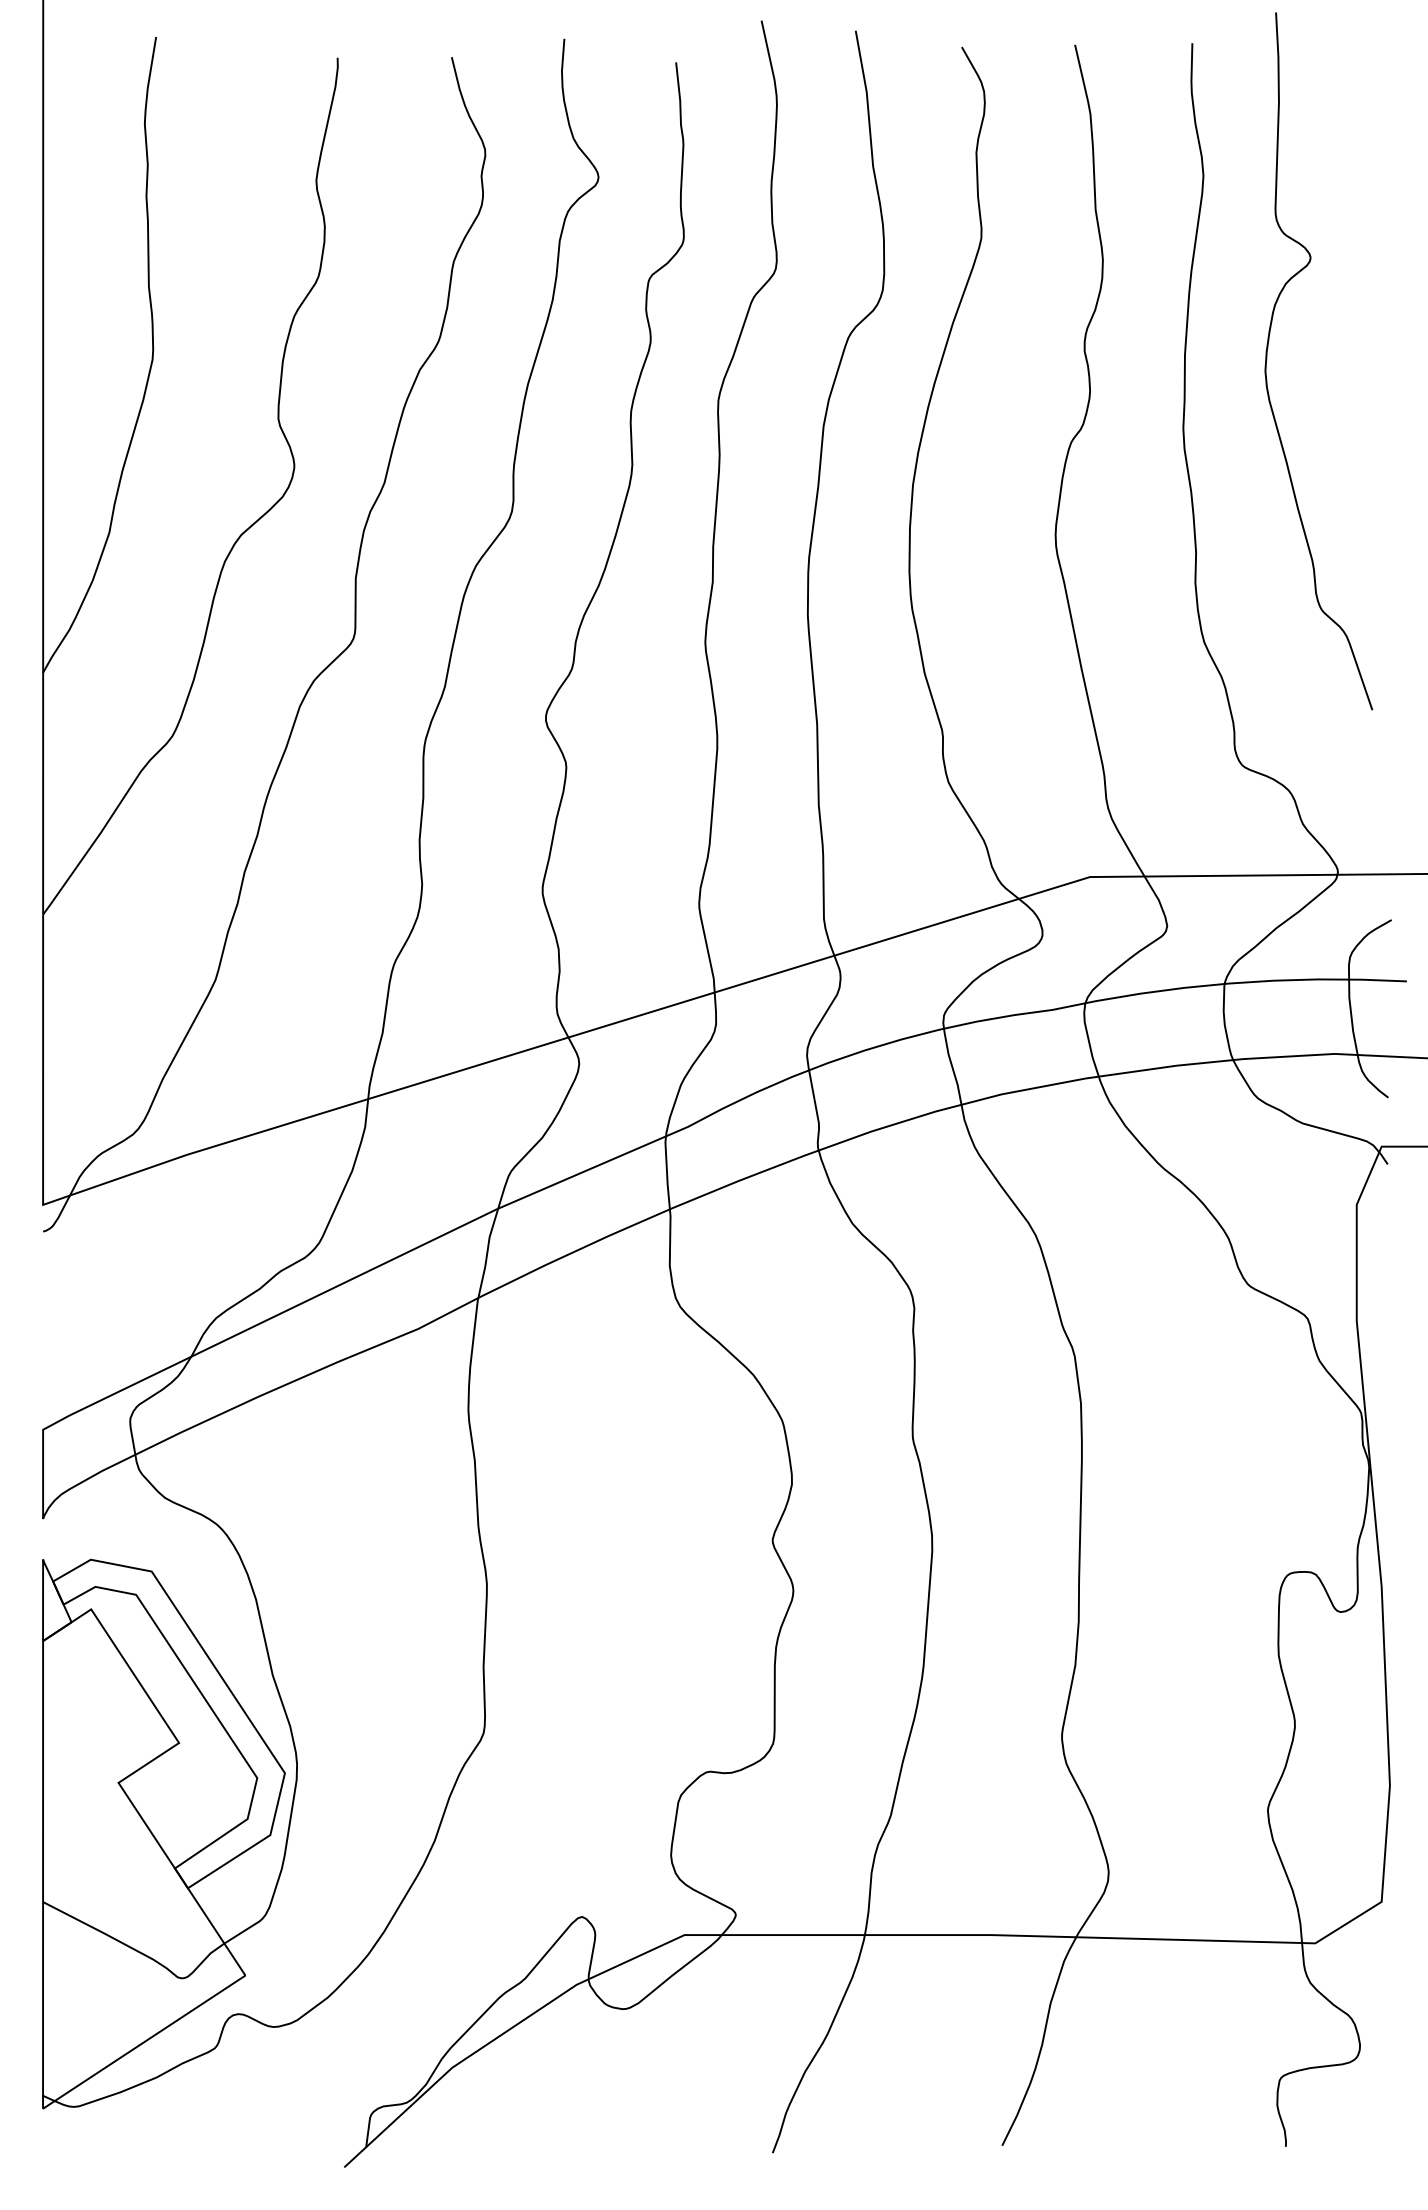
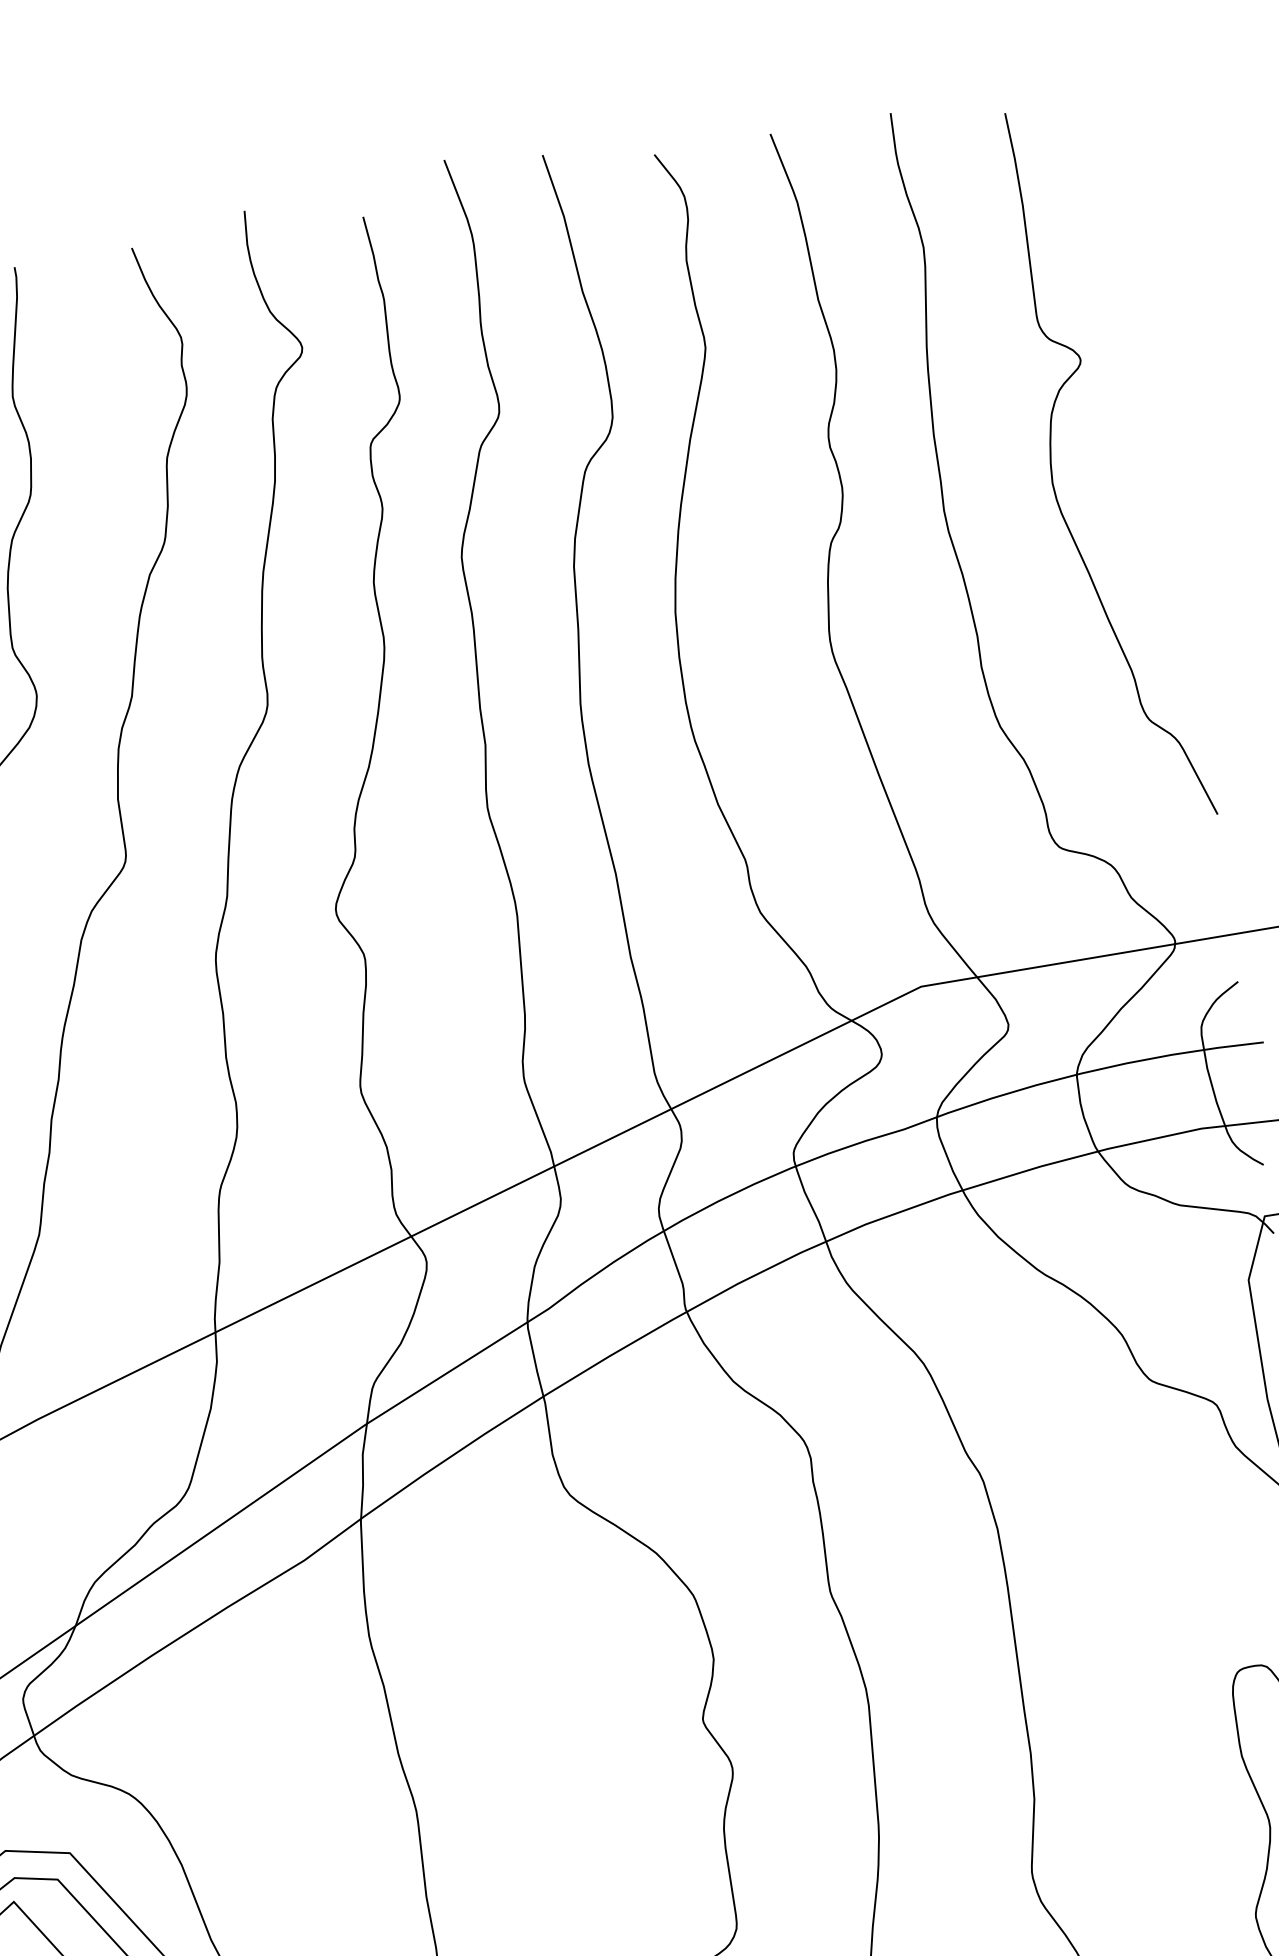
curve: (1267, 359) -> (1052, 471), moved

